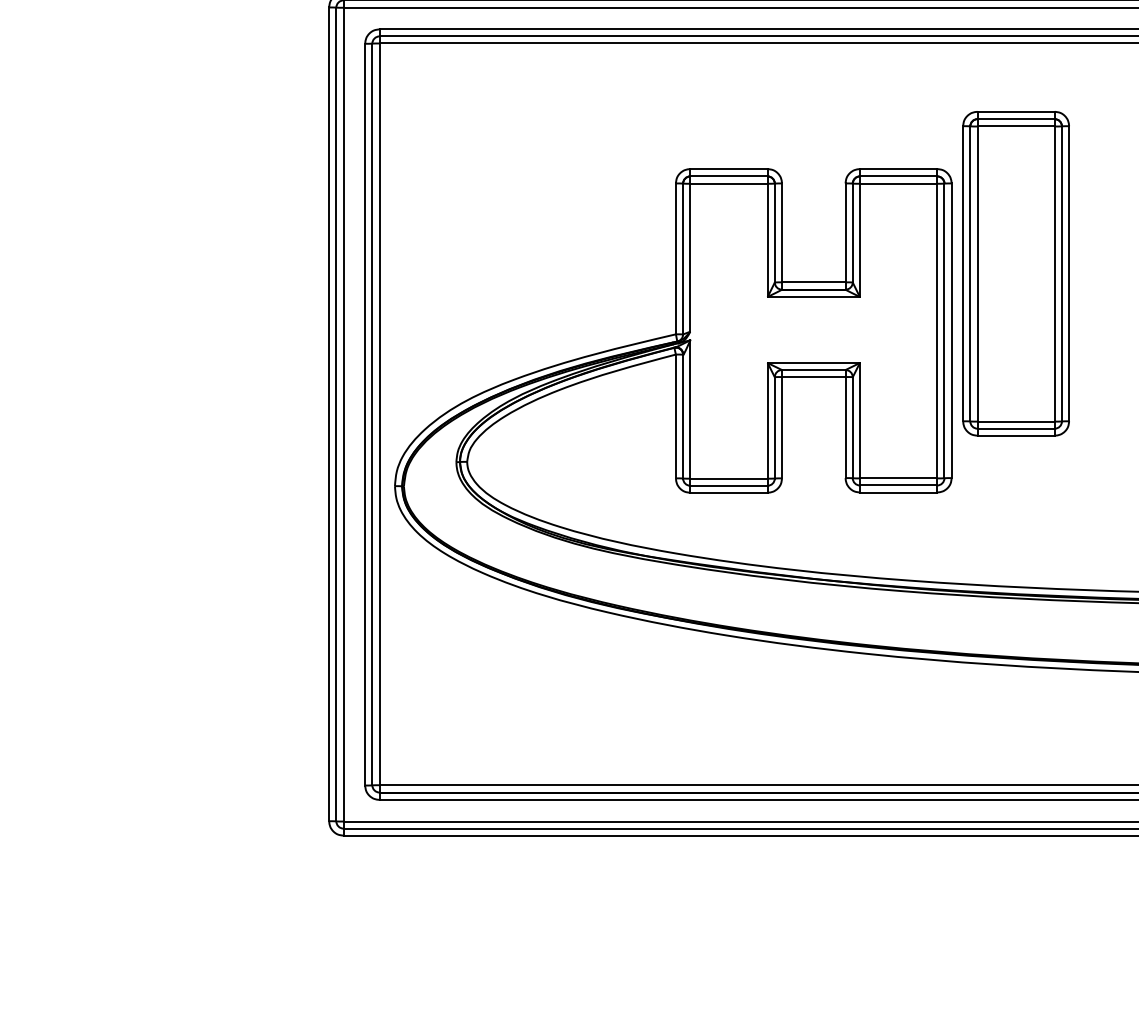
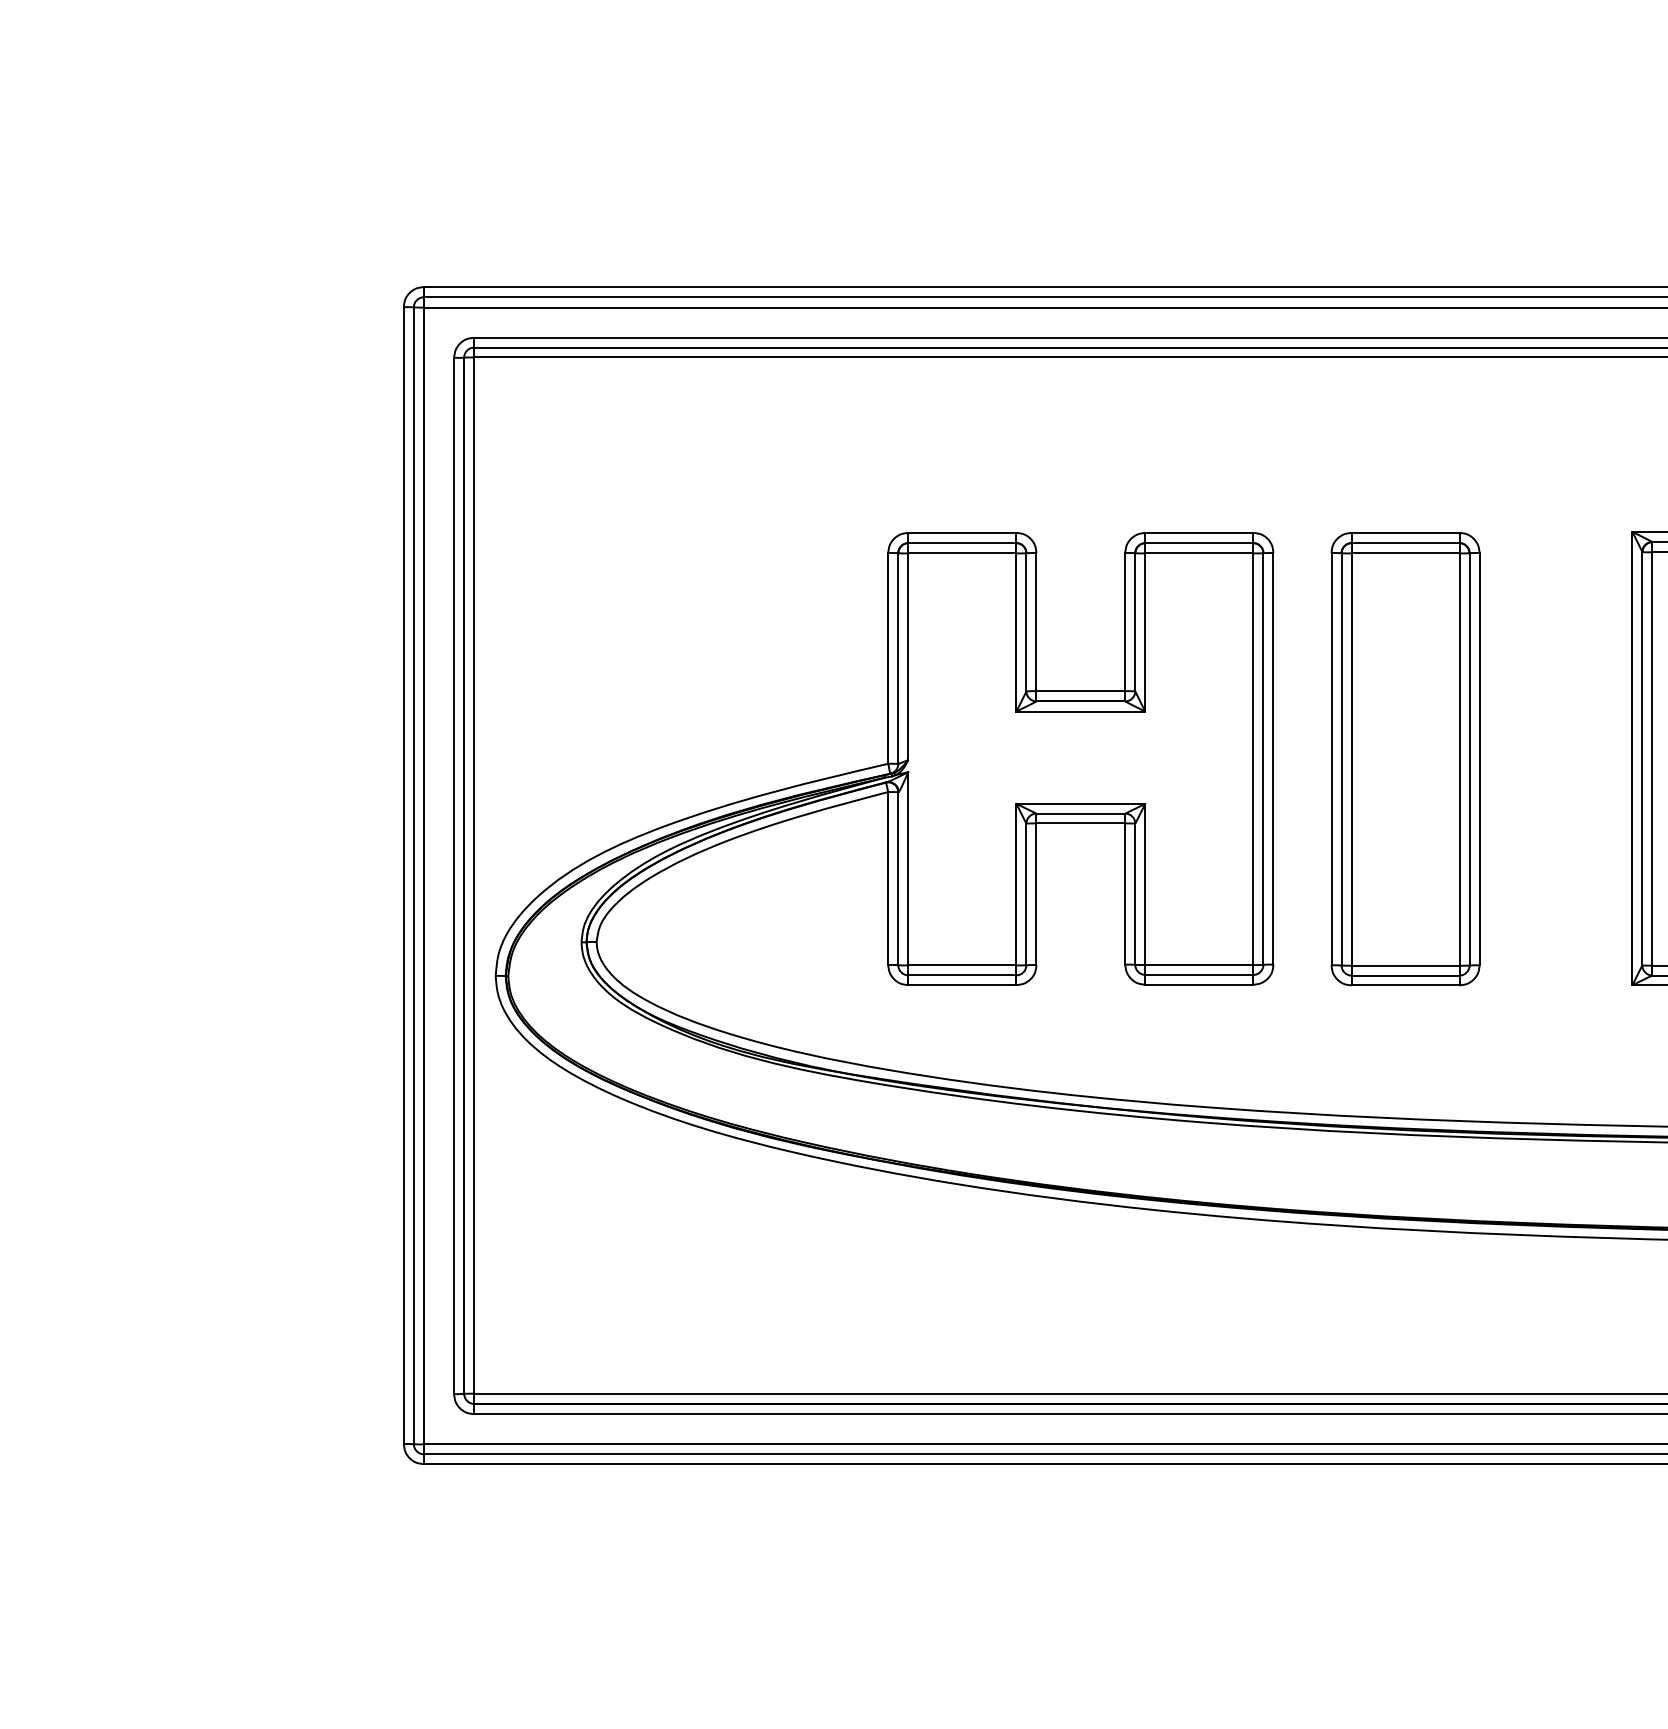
part: (1016, 274) -> (1405, 759), moved

